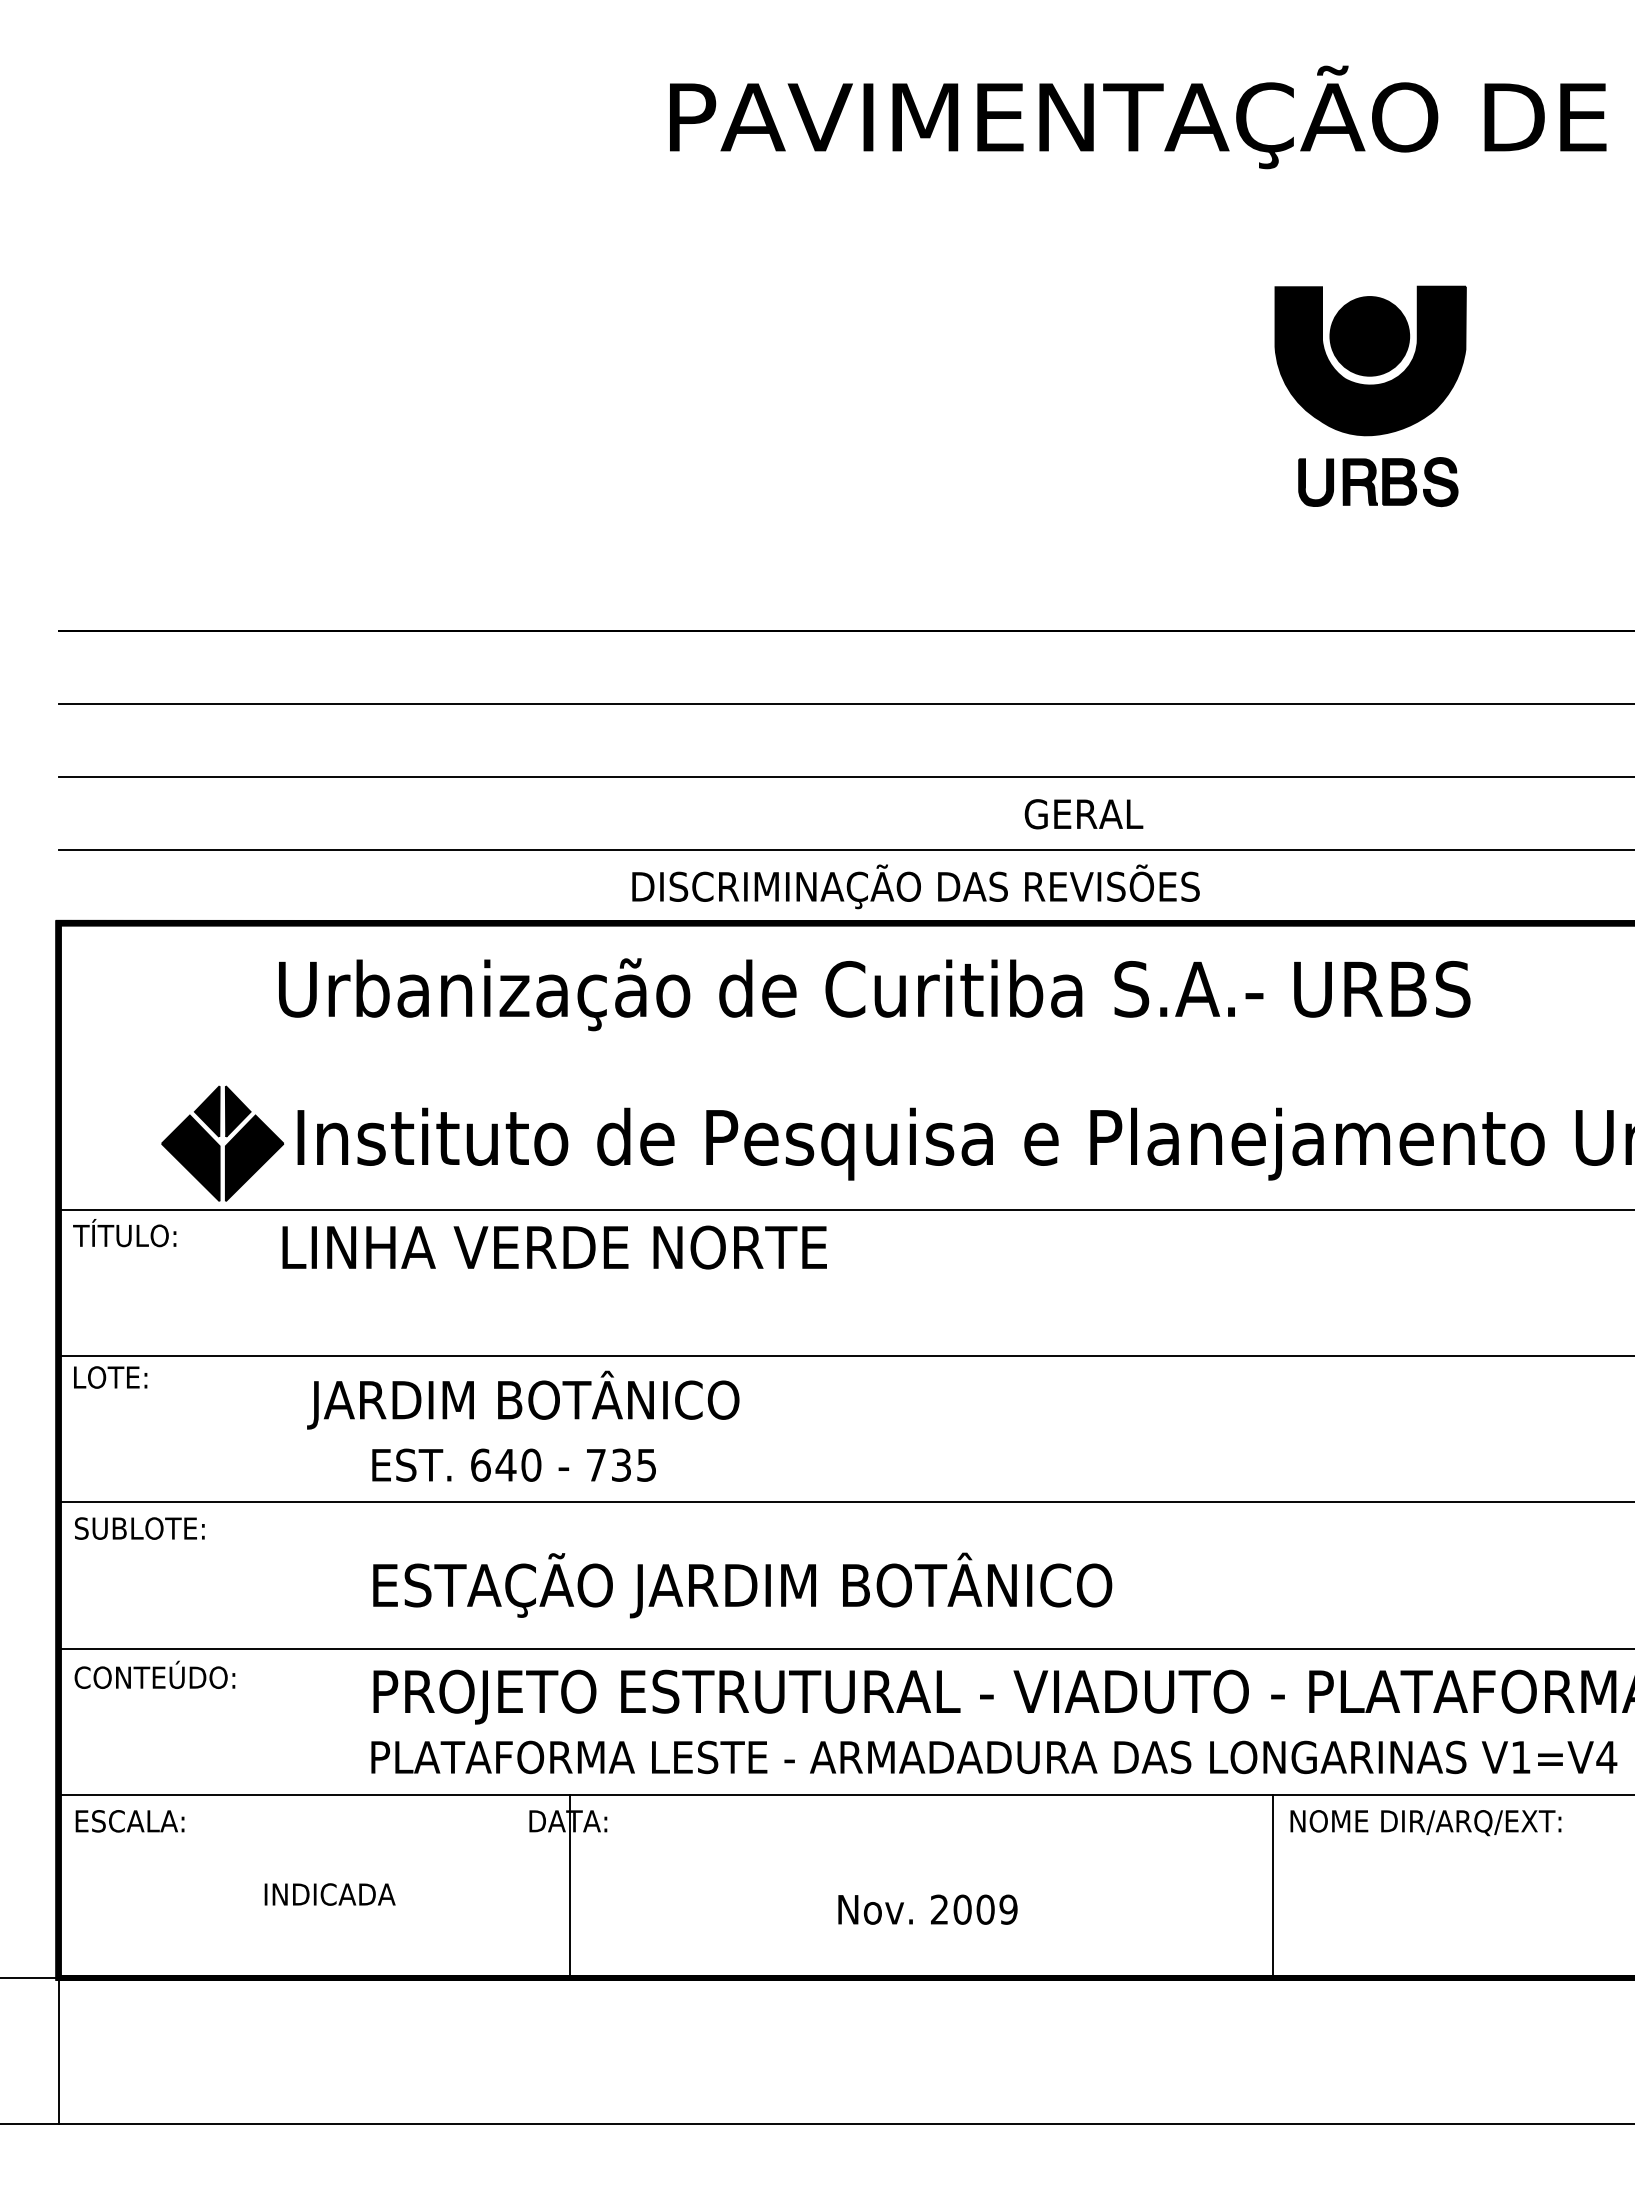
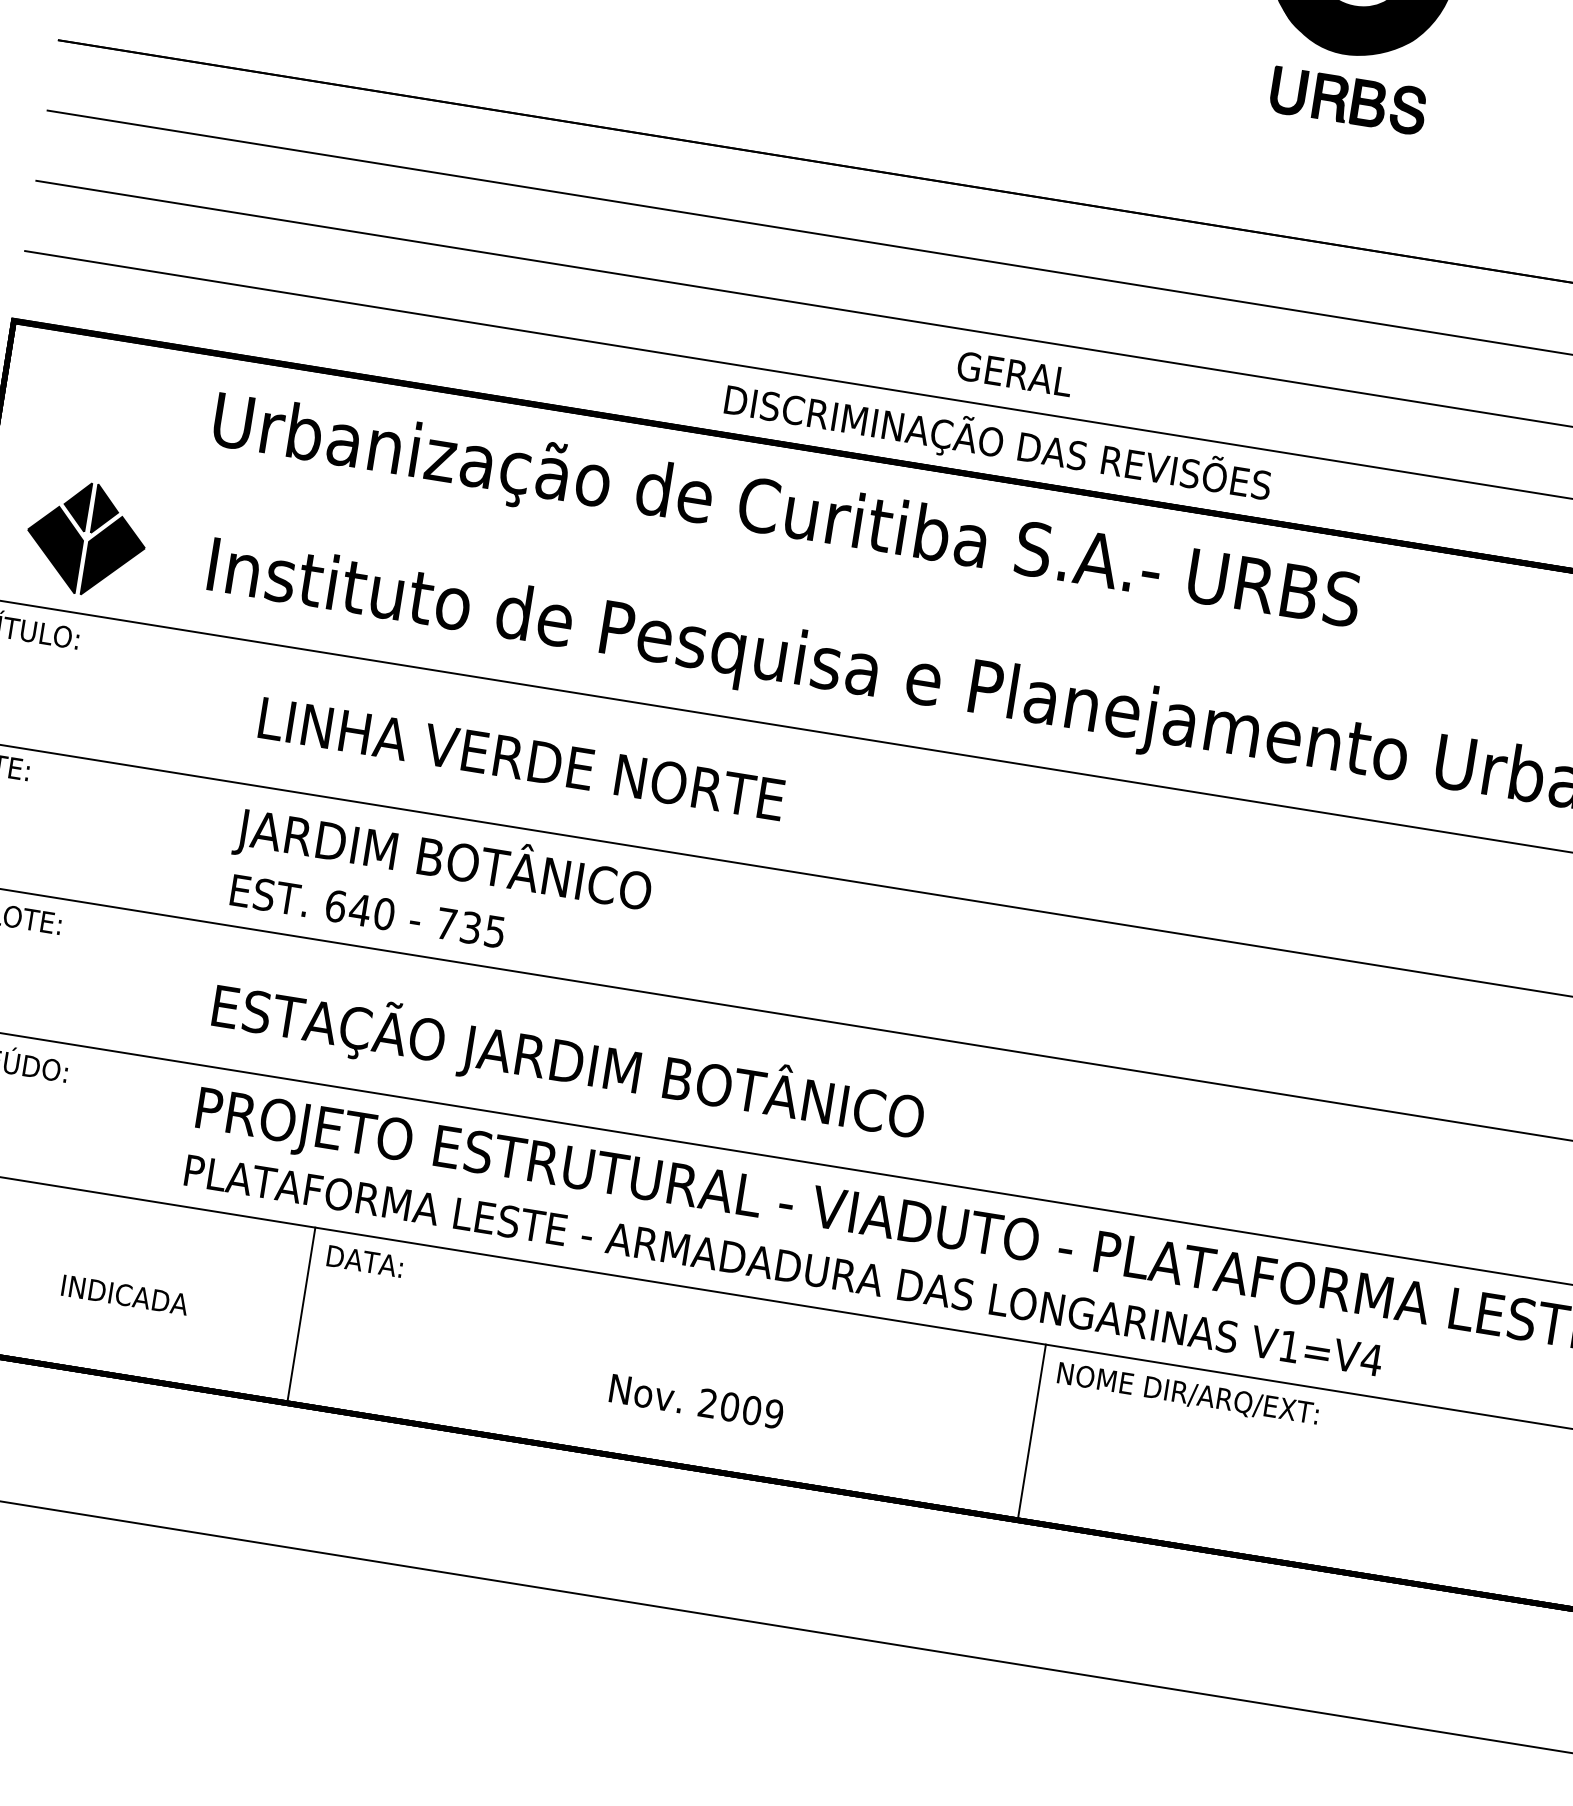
text: (915, 886) -> (997, 442), moved
part: (222, 1143) -> (86, 538), moved
text: (554, 1247) -> (521, 759), moved
text: (523, 1399) -> (443, 858), moved
line: (570, 1886) -> (301, 1315), moved

